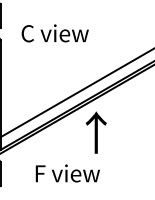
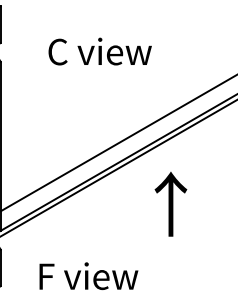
text: (54, 33) -> (99, 51), moved
text: (95, 132) -> (169, 203), moved
text: (67, 173) -> (88, 276), moved

